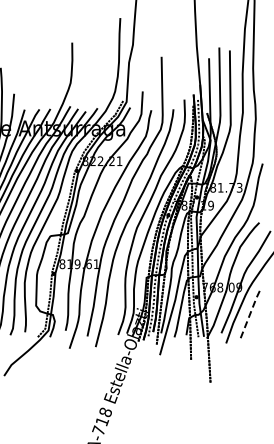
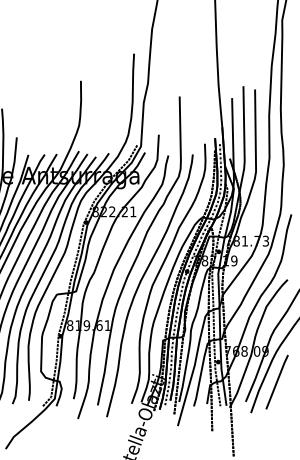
line: (249, 315) -> (276, 382), dashed -> solid

